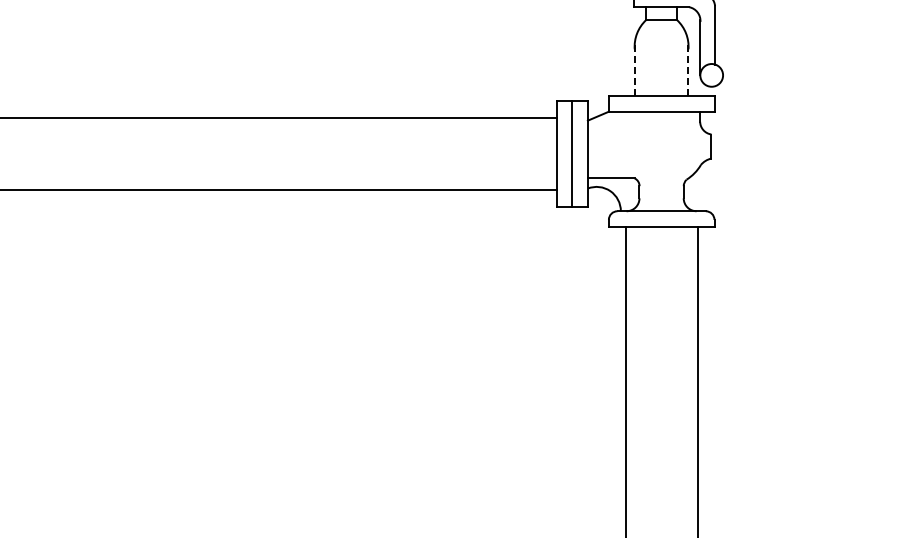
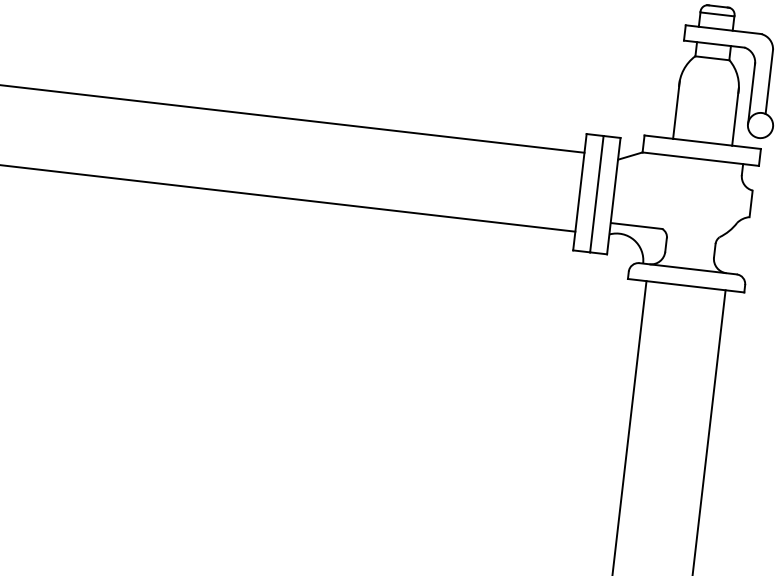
line: (634, 69) -> (676, 109), dashed -> solid
line: (688, 69) -> (735, 116), dashed -> solid

